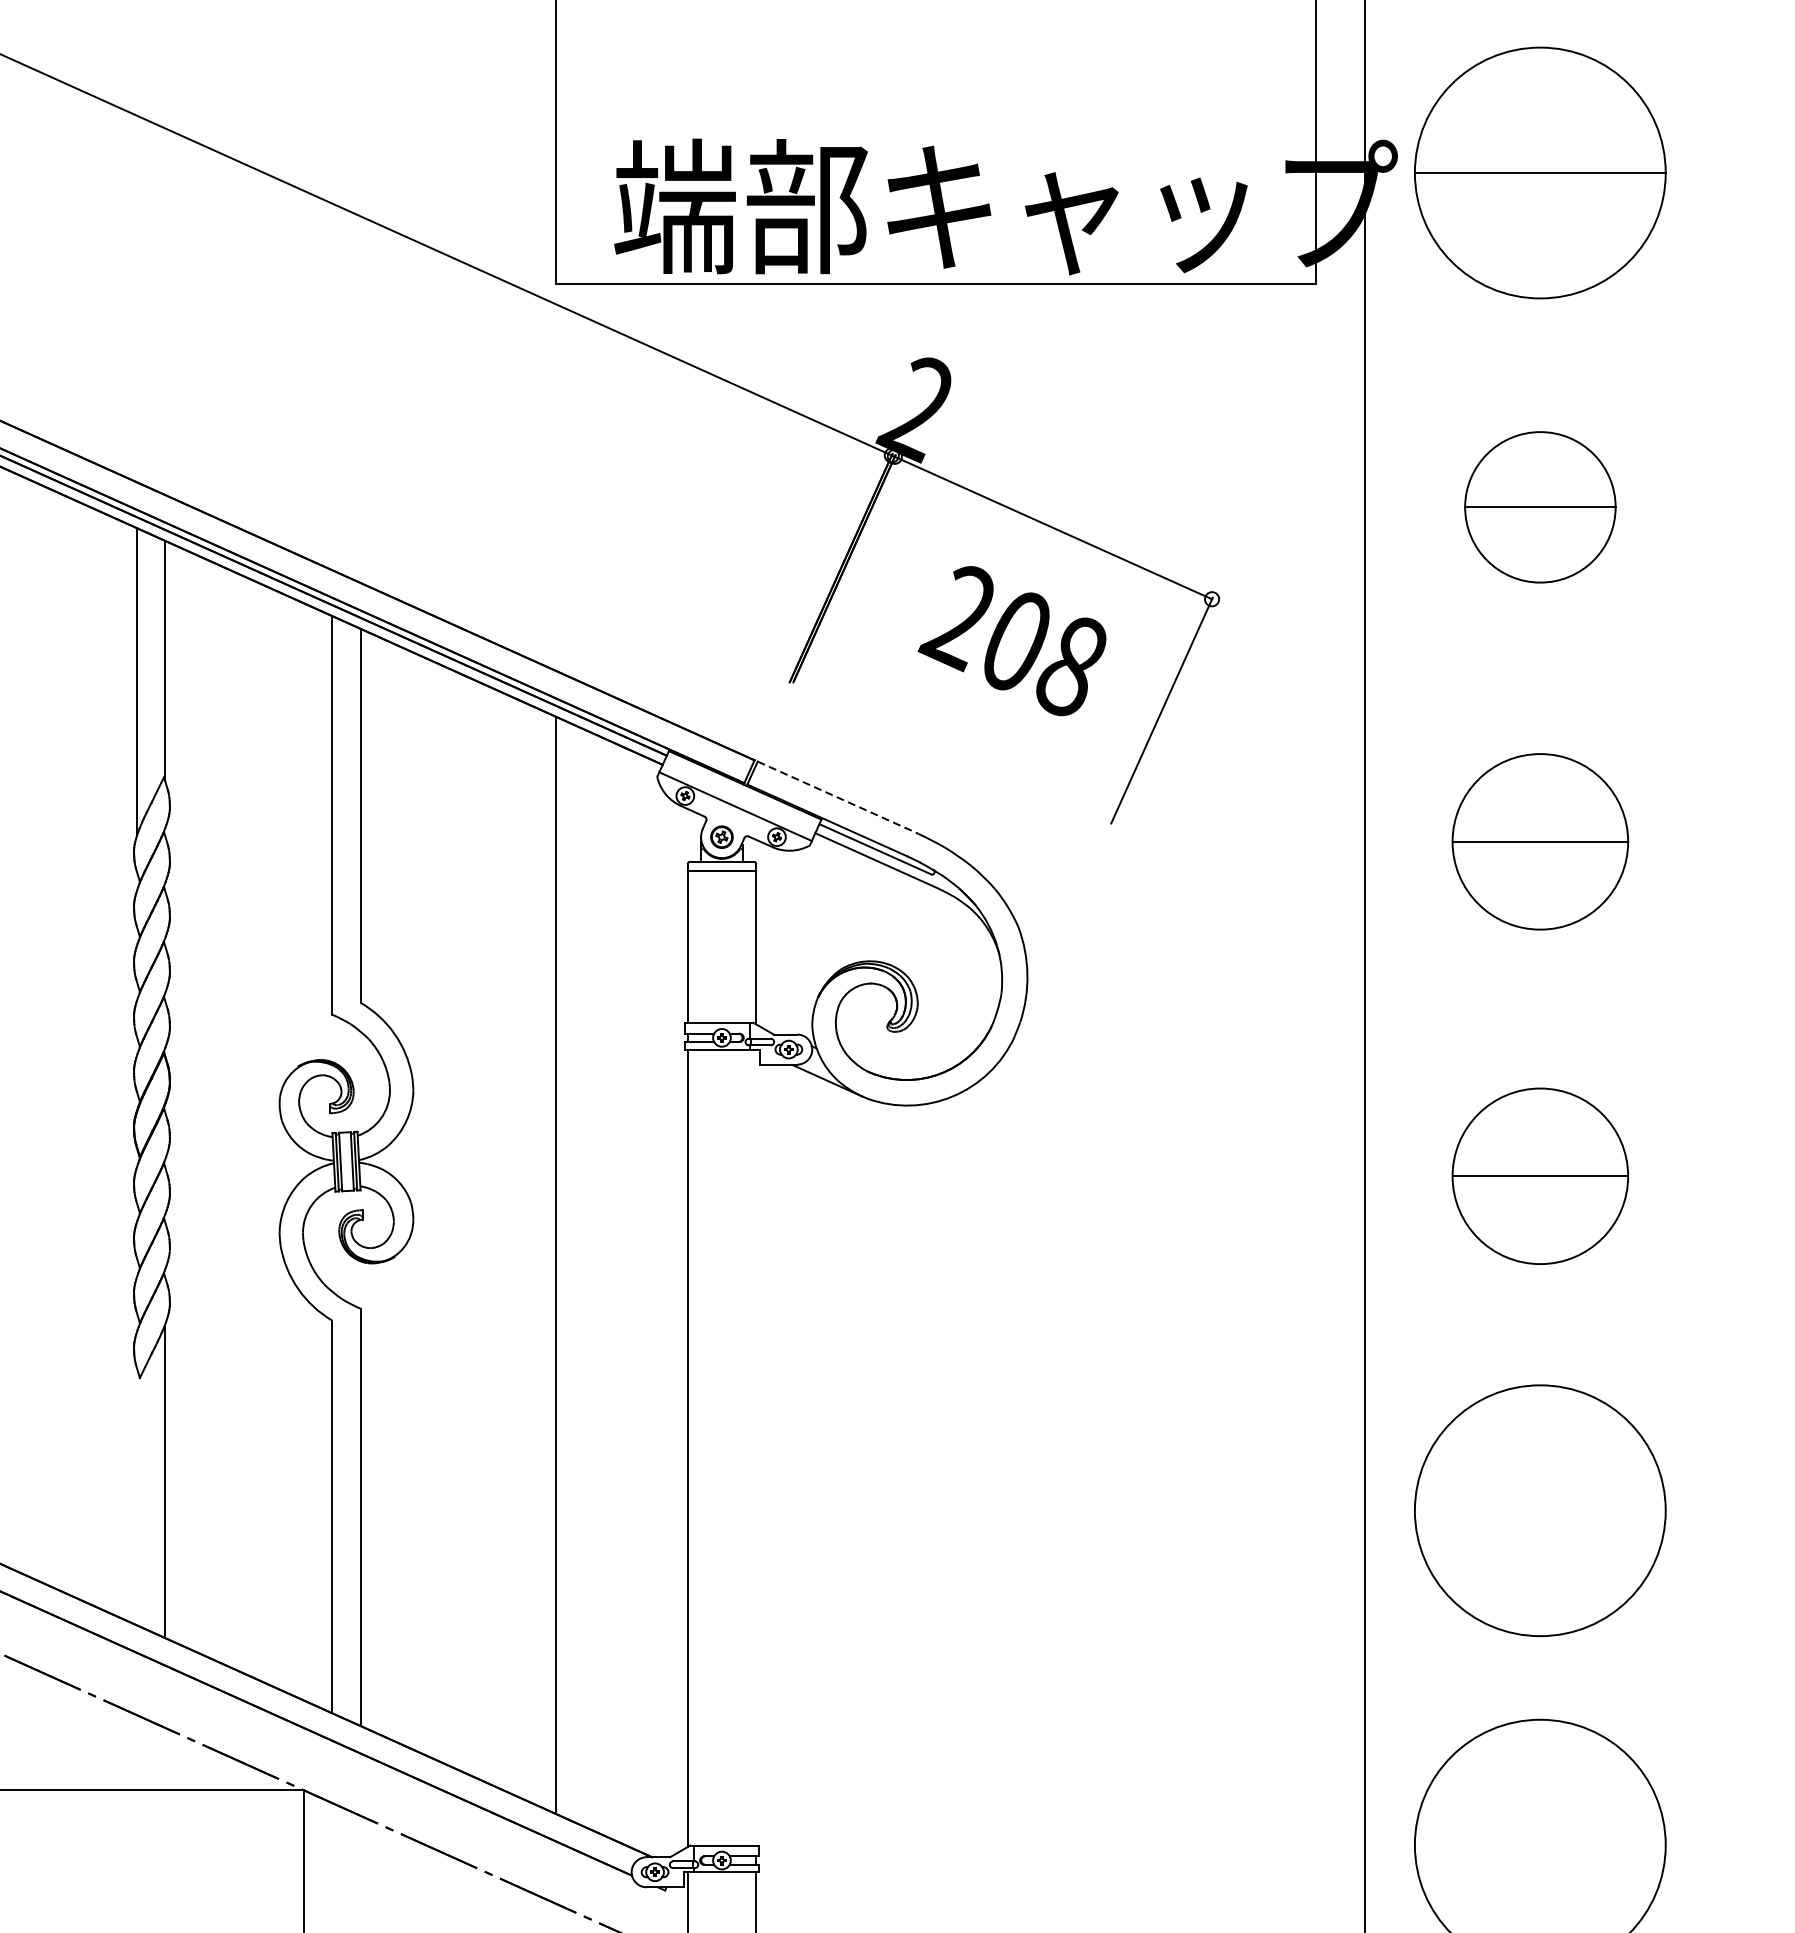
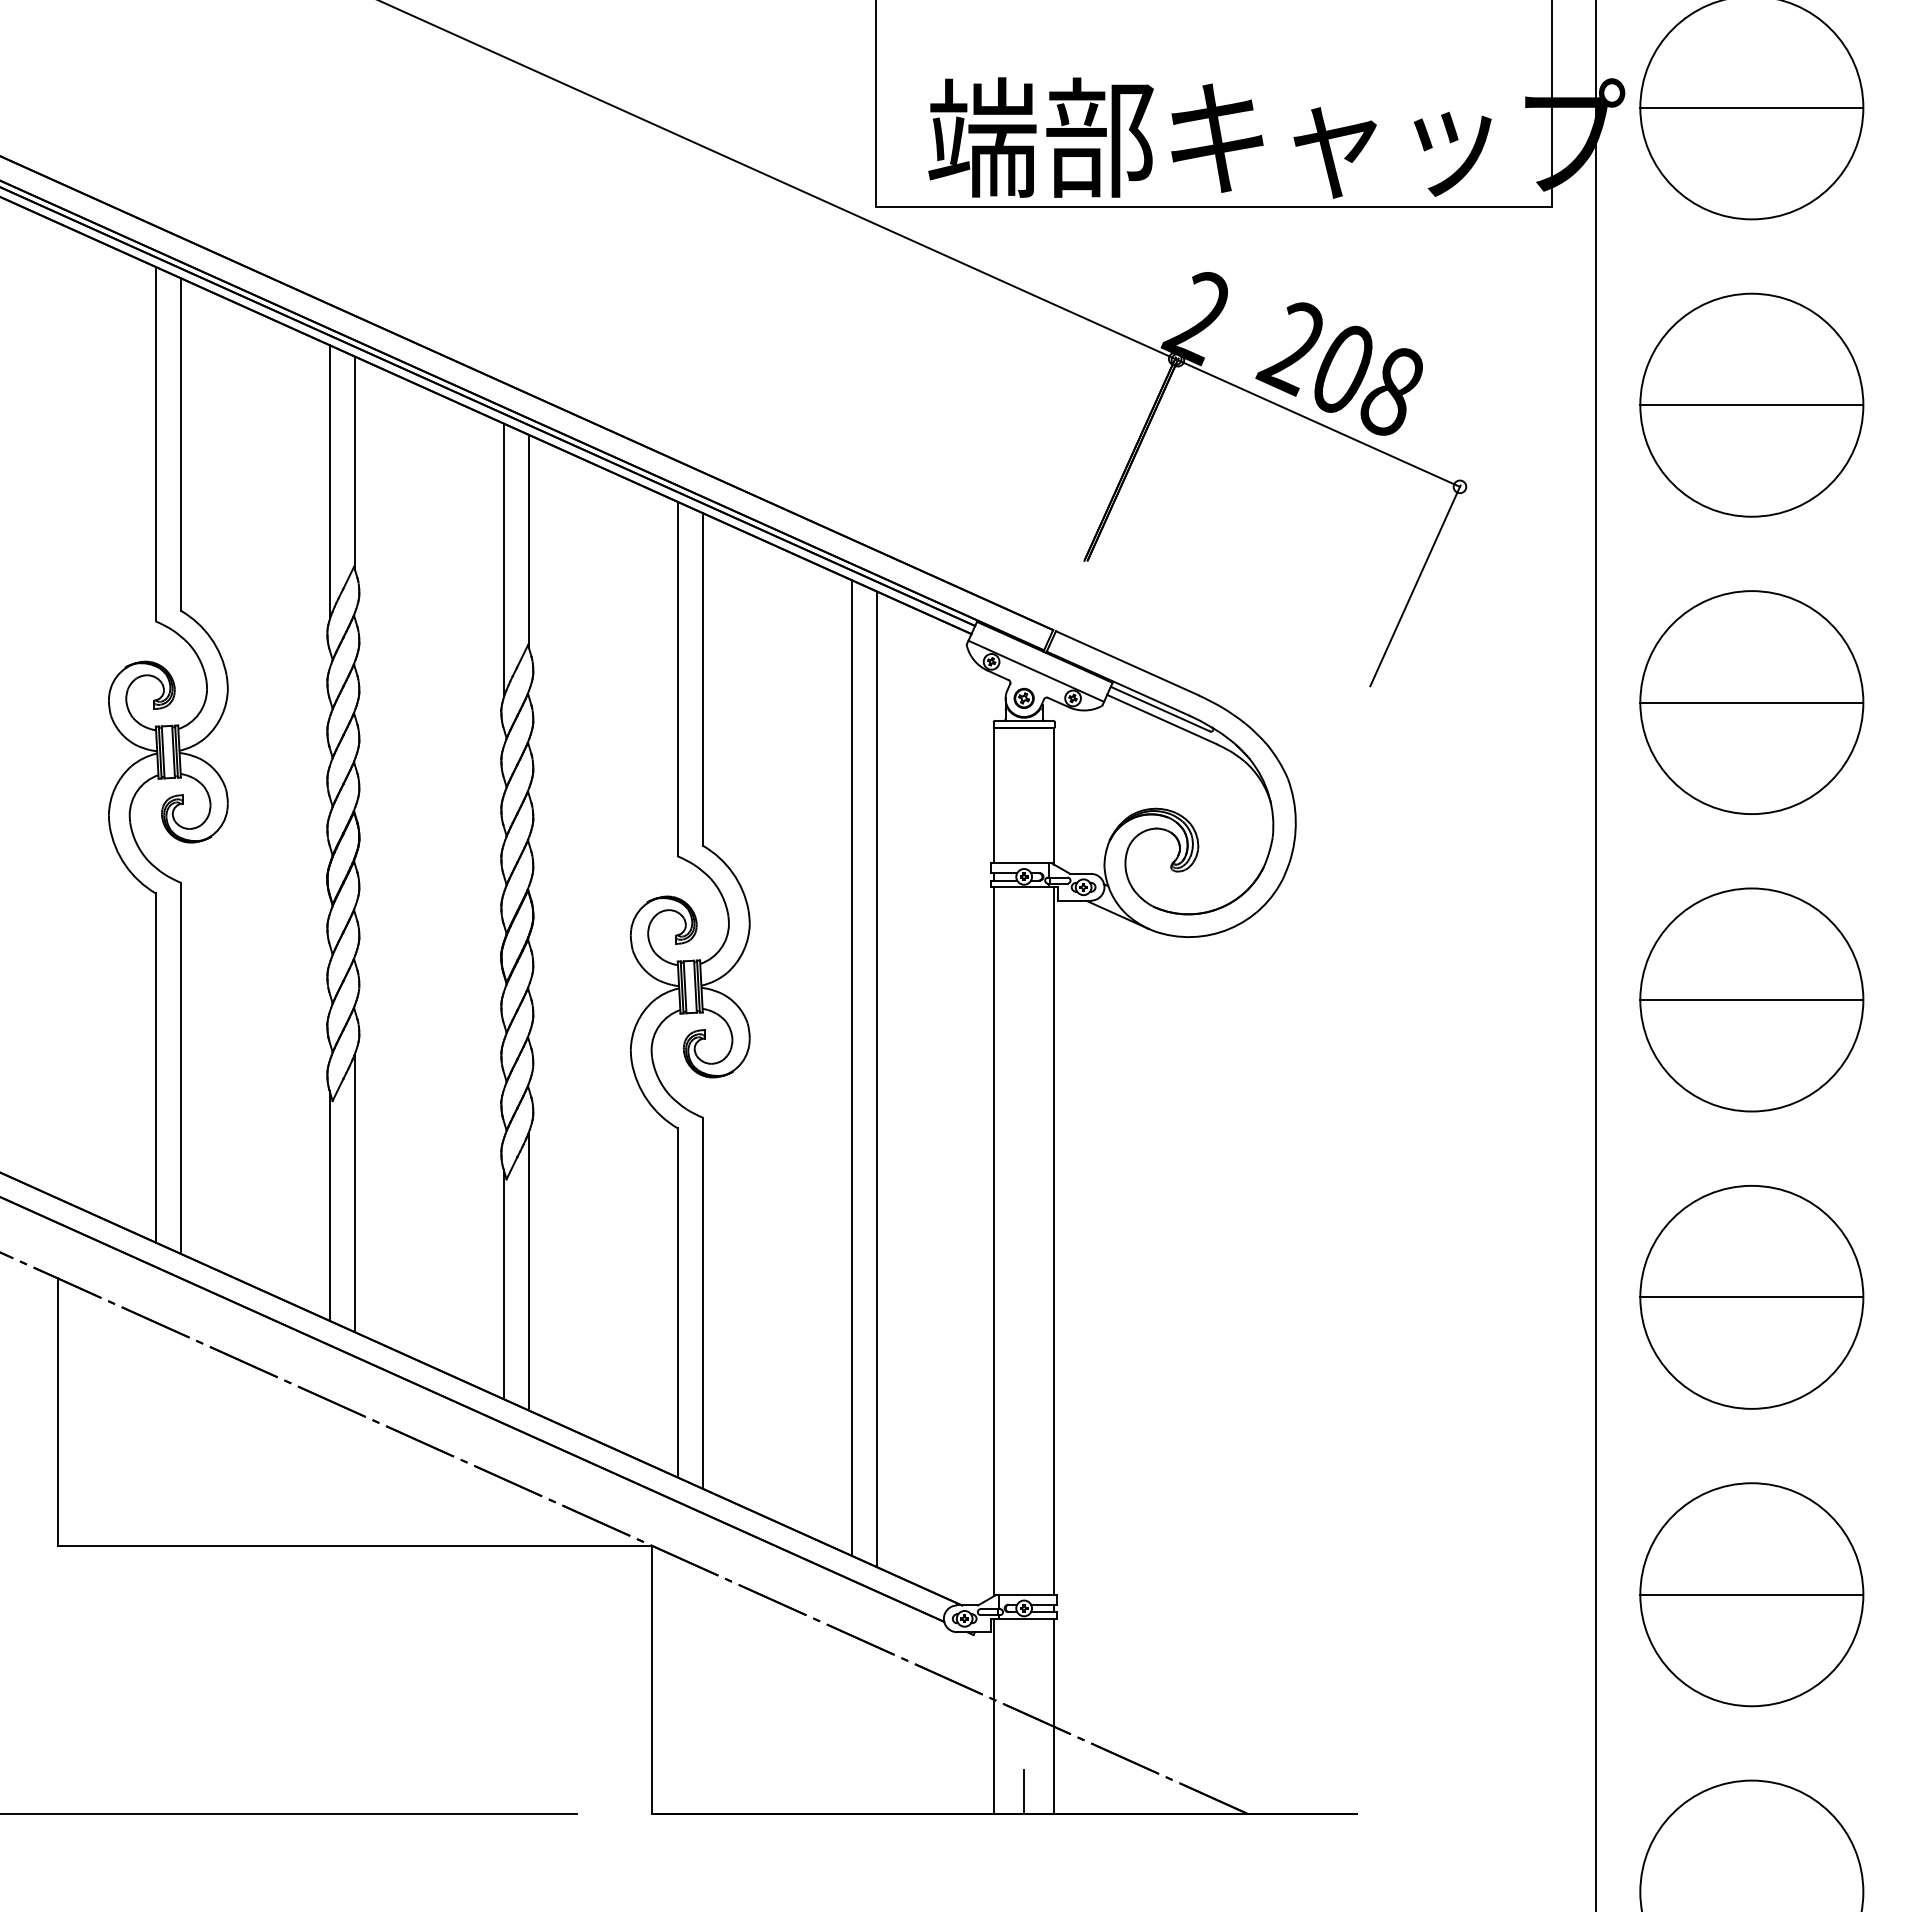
part: (1539, 506) -> (1751, 404), size x1.67
text: (1011, 640) -> (1338, 368), moved
line: (838, 797) -> (1127, 663), dashed -> solid
part: (1539, 841) -> (1751, 702), size x1.43
part: (1539, 1175) -> (1751, 999), size x1.43
line: (527, 1252) -> (851, 1067), added
line: (756, 1447) -> (1054, 1241), added
line: (136, 1496) -> (503, 1284), added
line: (1539, 1510) -> (1751, 1297), added
line: (1539, 1844) -> (1751, 1594), added

